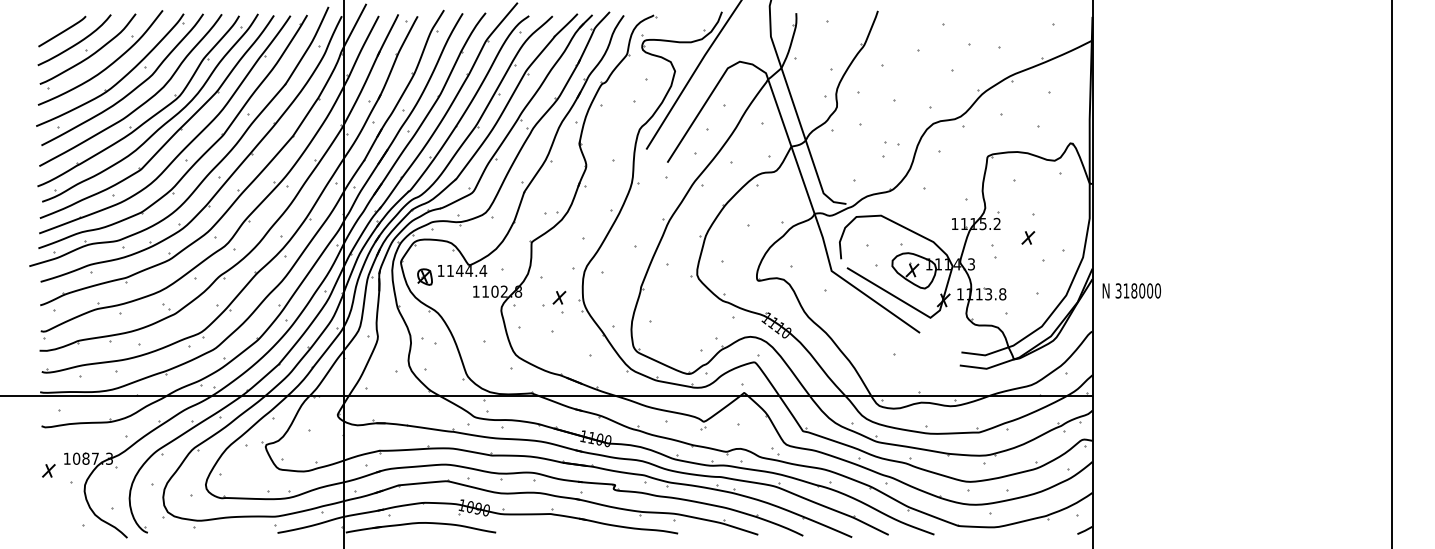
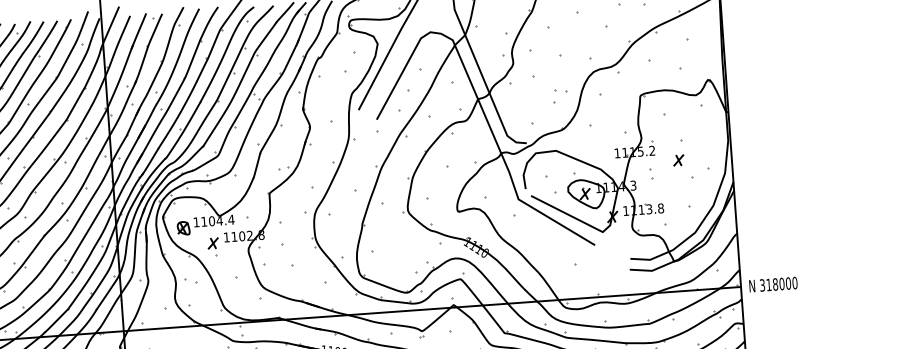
text: (459, 270) -> (211, 220), 1144.4 -> 1104.4
text: (1131, 290) -> (773, 284), moved
part: (559, 302) -> (213, 247), moved

